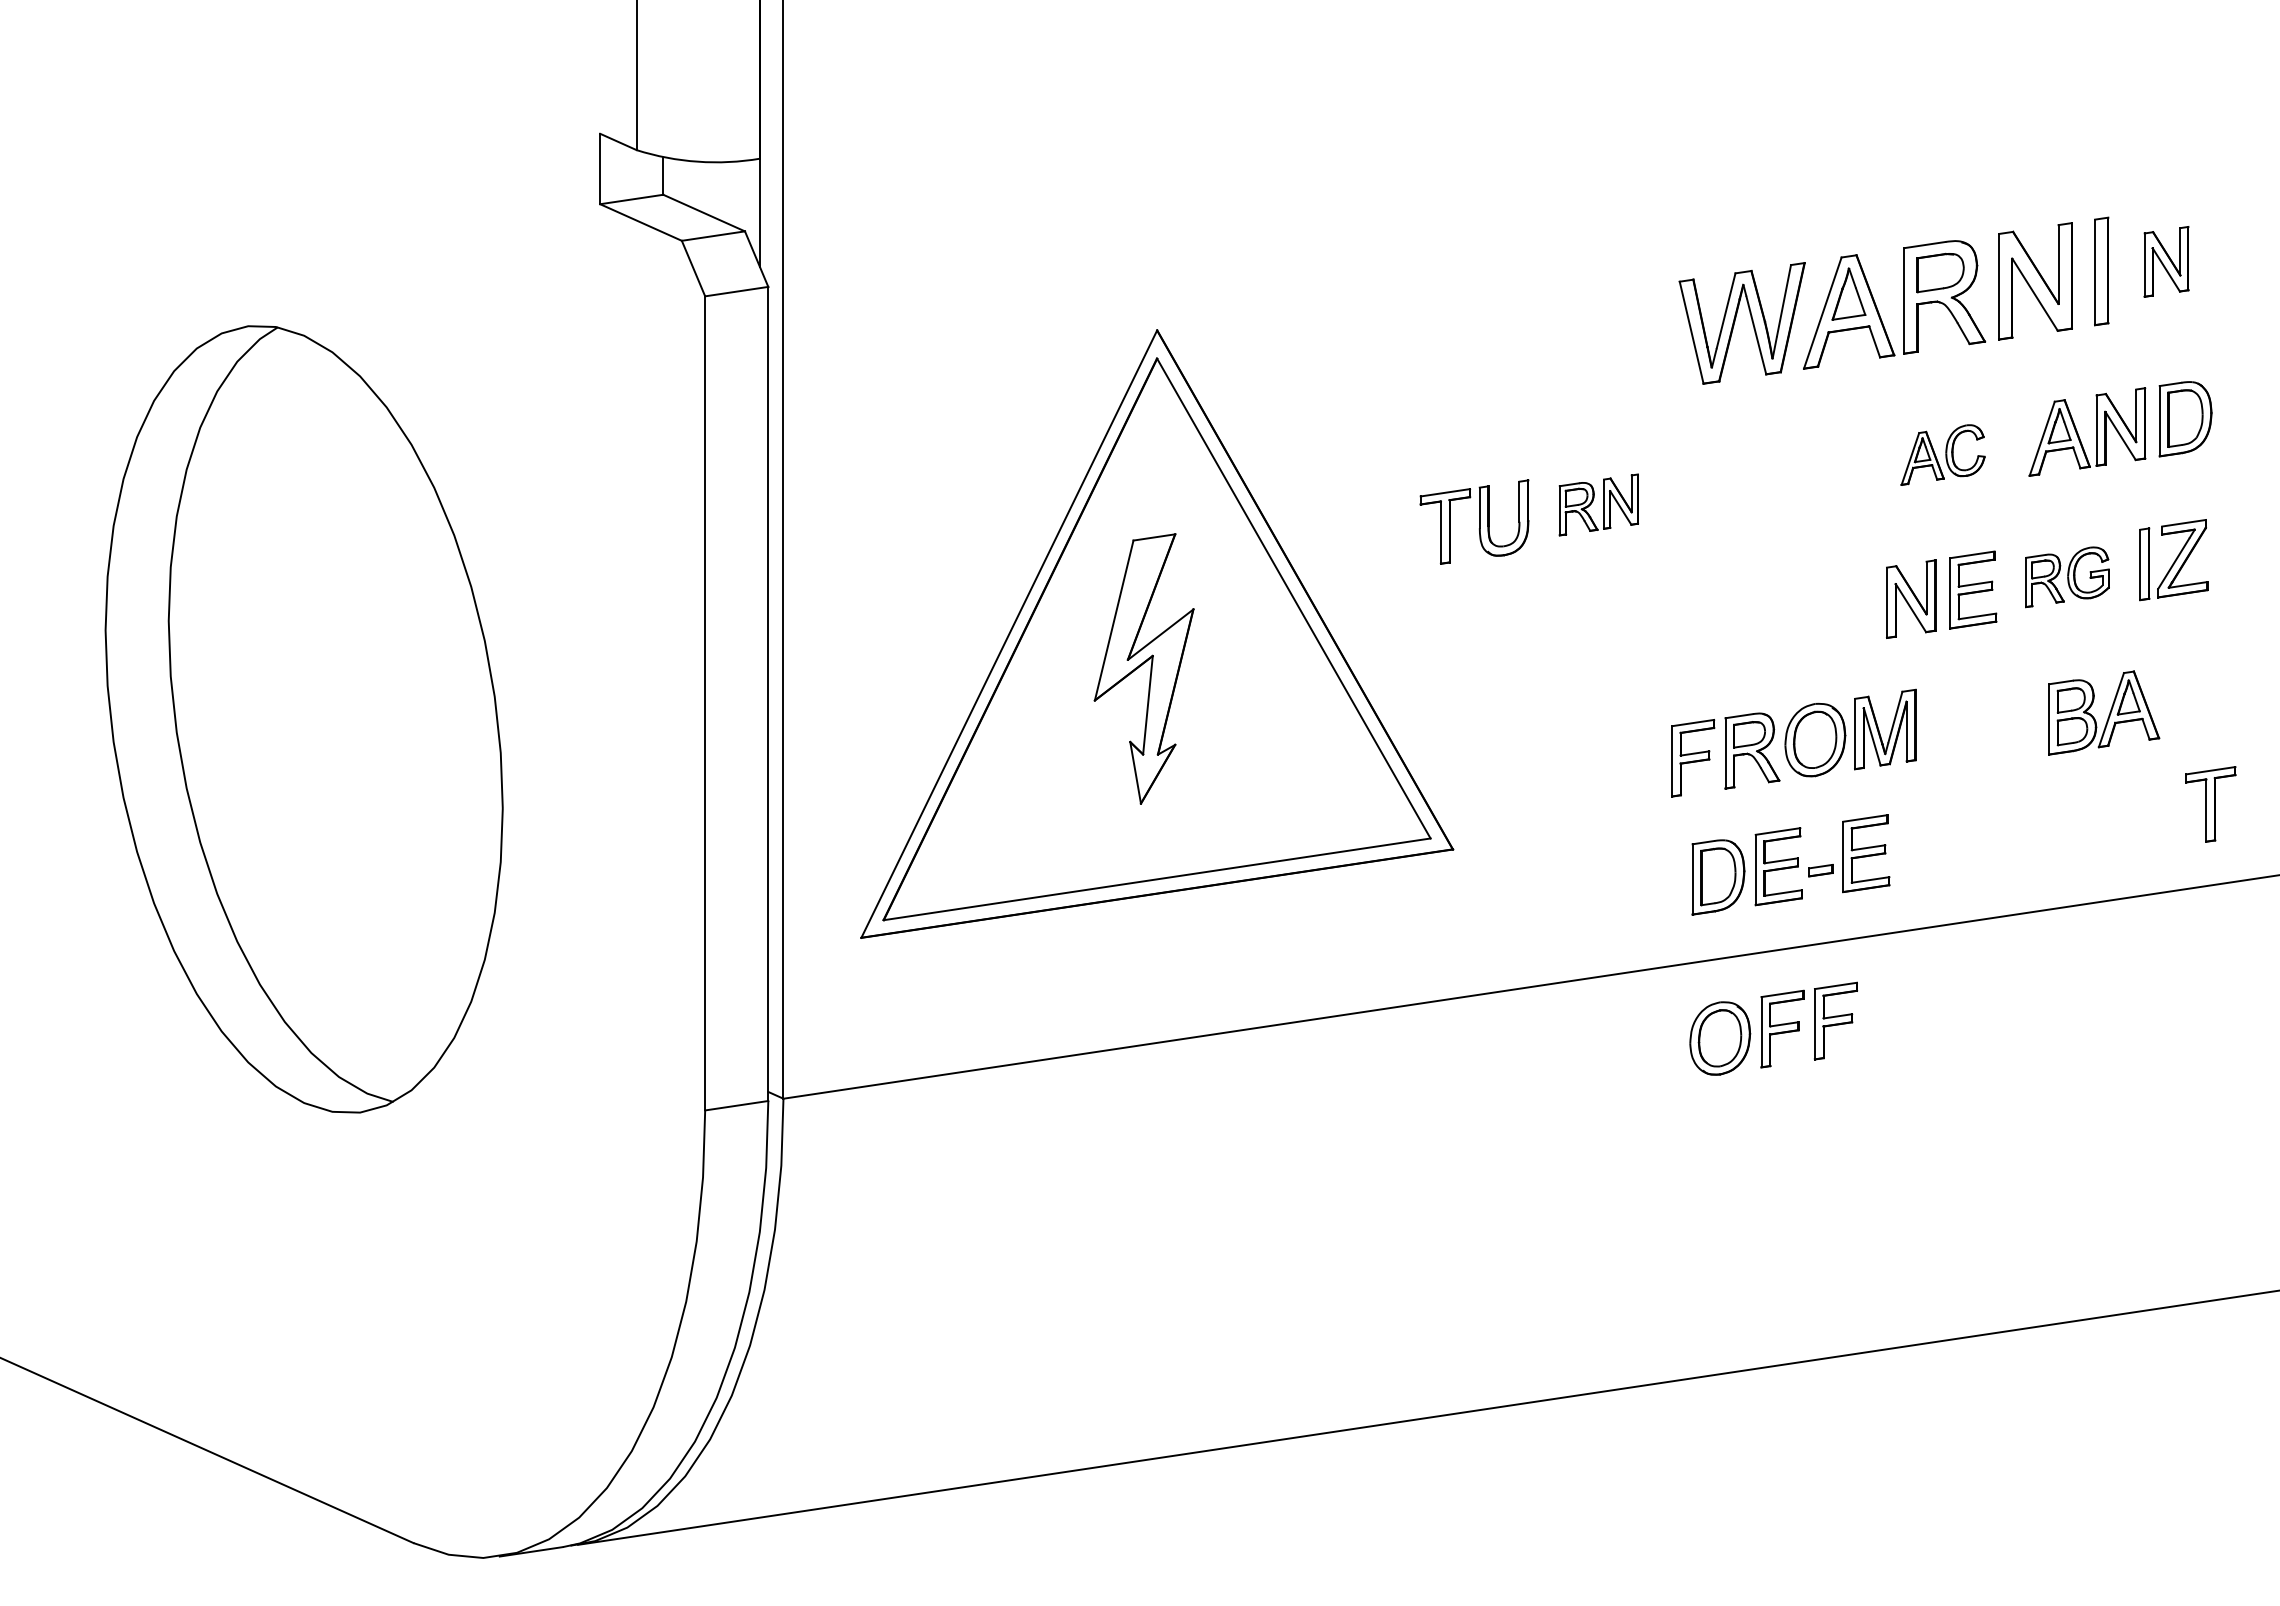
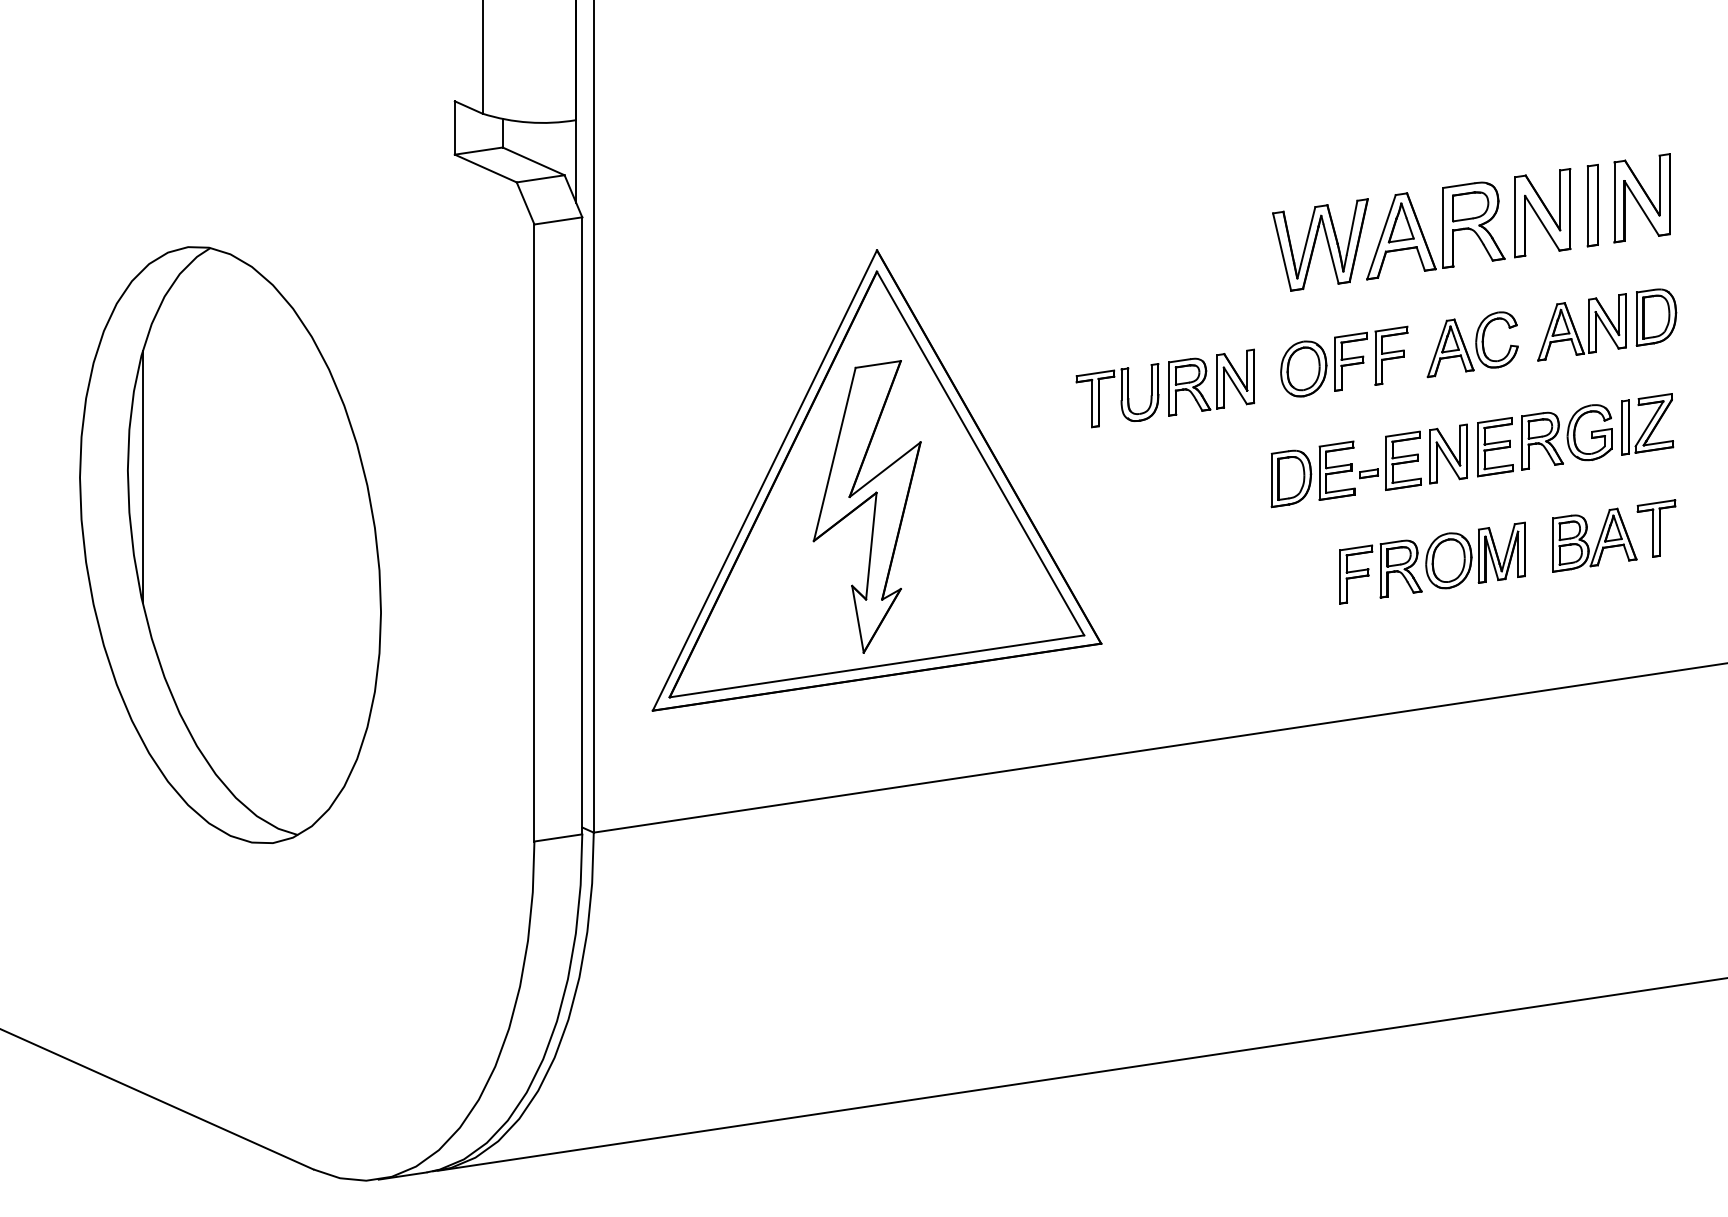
part: (2165, 262) -> (1641, 198), size x1.67
part: (1942, 454) -> (1472, 344), size x1.43
part: (1598, 504) -> (1211, 382), size x1.43
part: (2066, 577) -> (1566, 437), size x1.43
line: (188, 628) -> (142, 476), added
part: (1143, 668) -> (866, 506), size x1.43
part: (1793, 742) -> (1432, 562), moved
part: (2210, 804) -> (1656, 528), moved
part: (1789, 865) -> (1345, 469), moved
part: (1773, 1028) -> (1344, 361), moved

